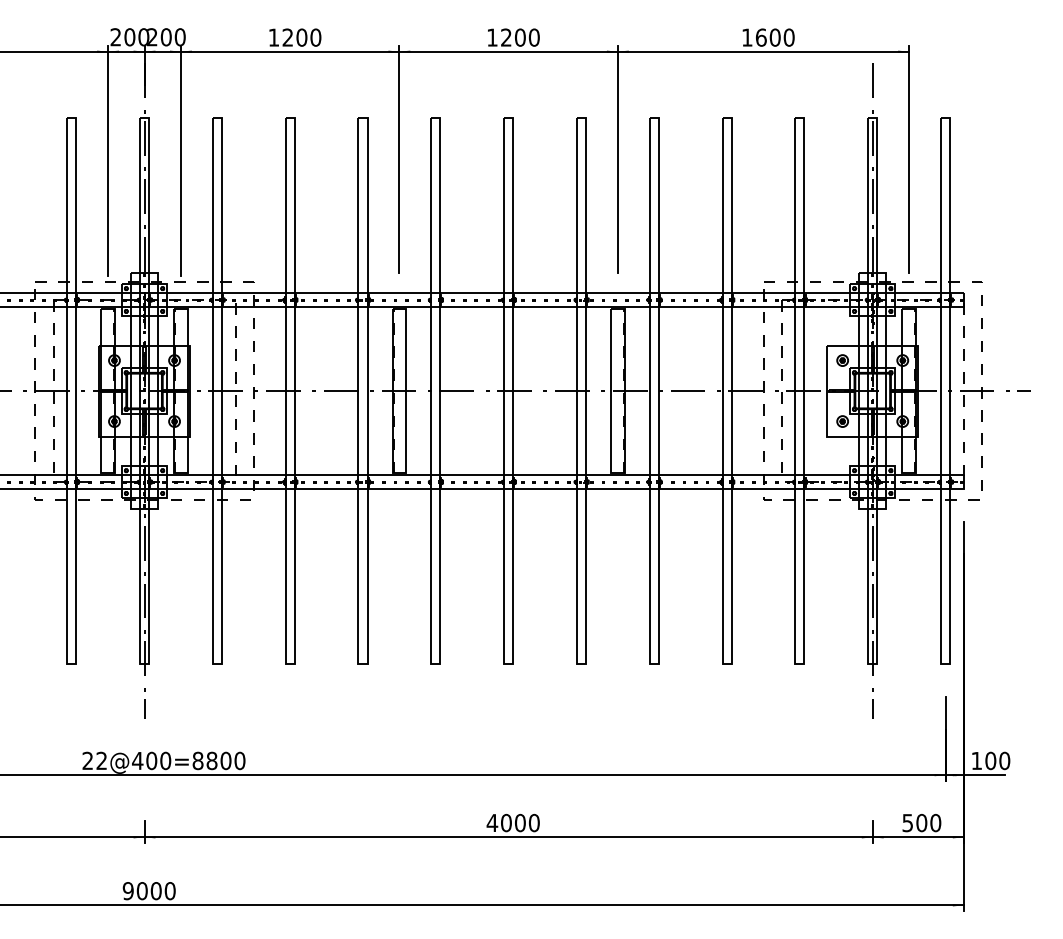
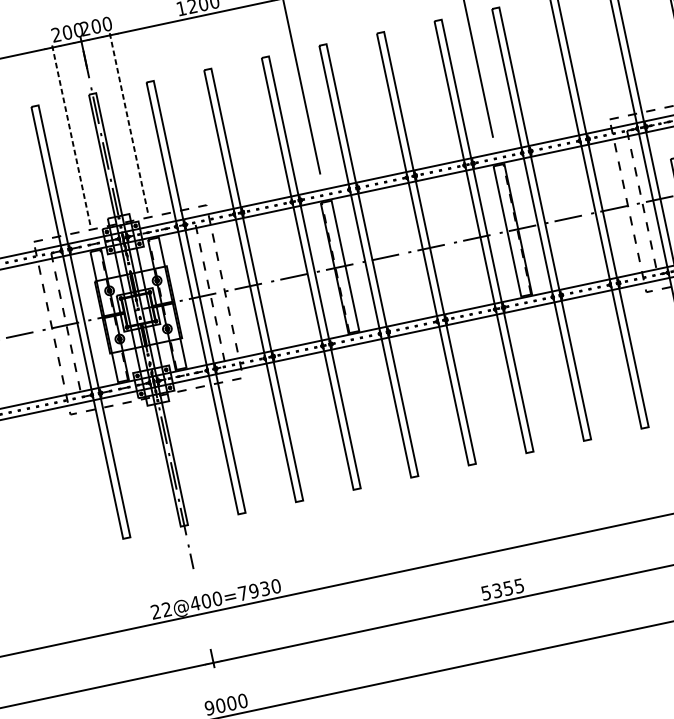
line: (108, 161) -> (71, 134), solid -> dashed
line: (180, 161) -> (128, 122), solid -> dashed
text: (211, 760) -> (253, 590), 22@400=8800 -> 22@400=7930
text: (512, 822) -> (502, 589), 4000 -> 5355

